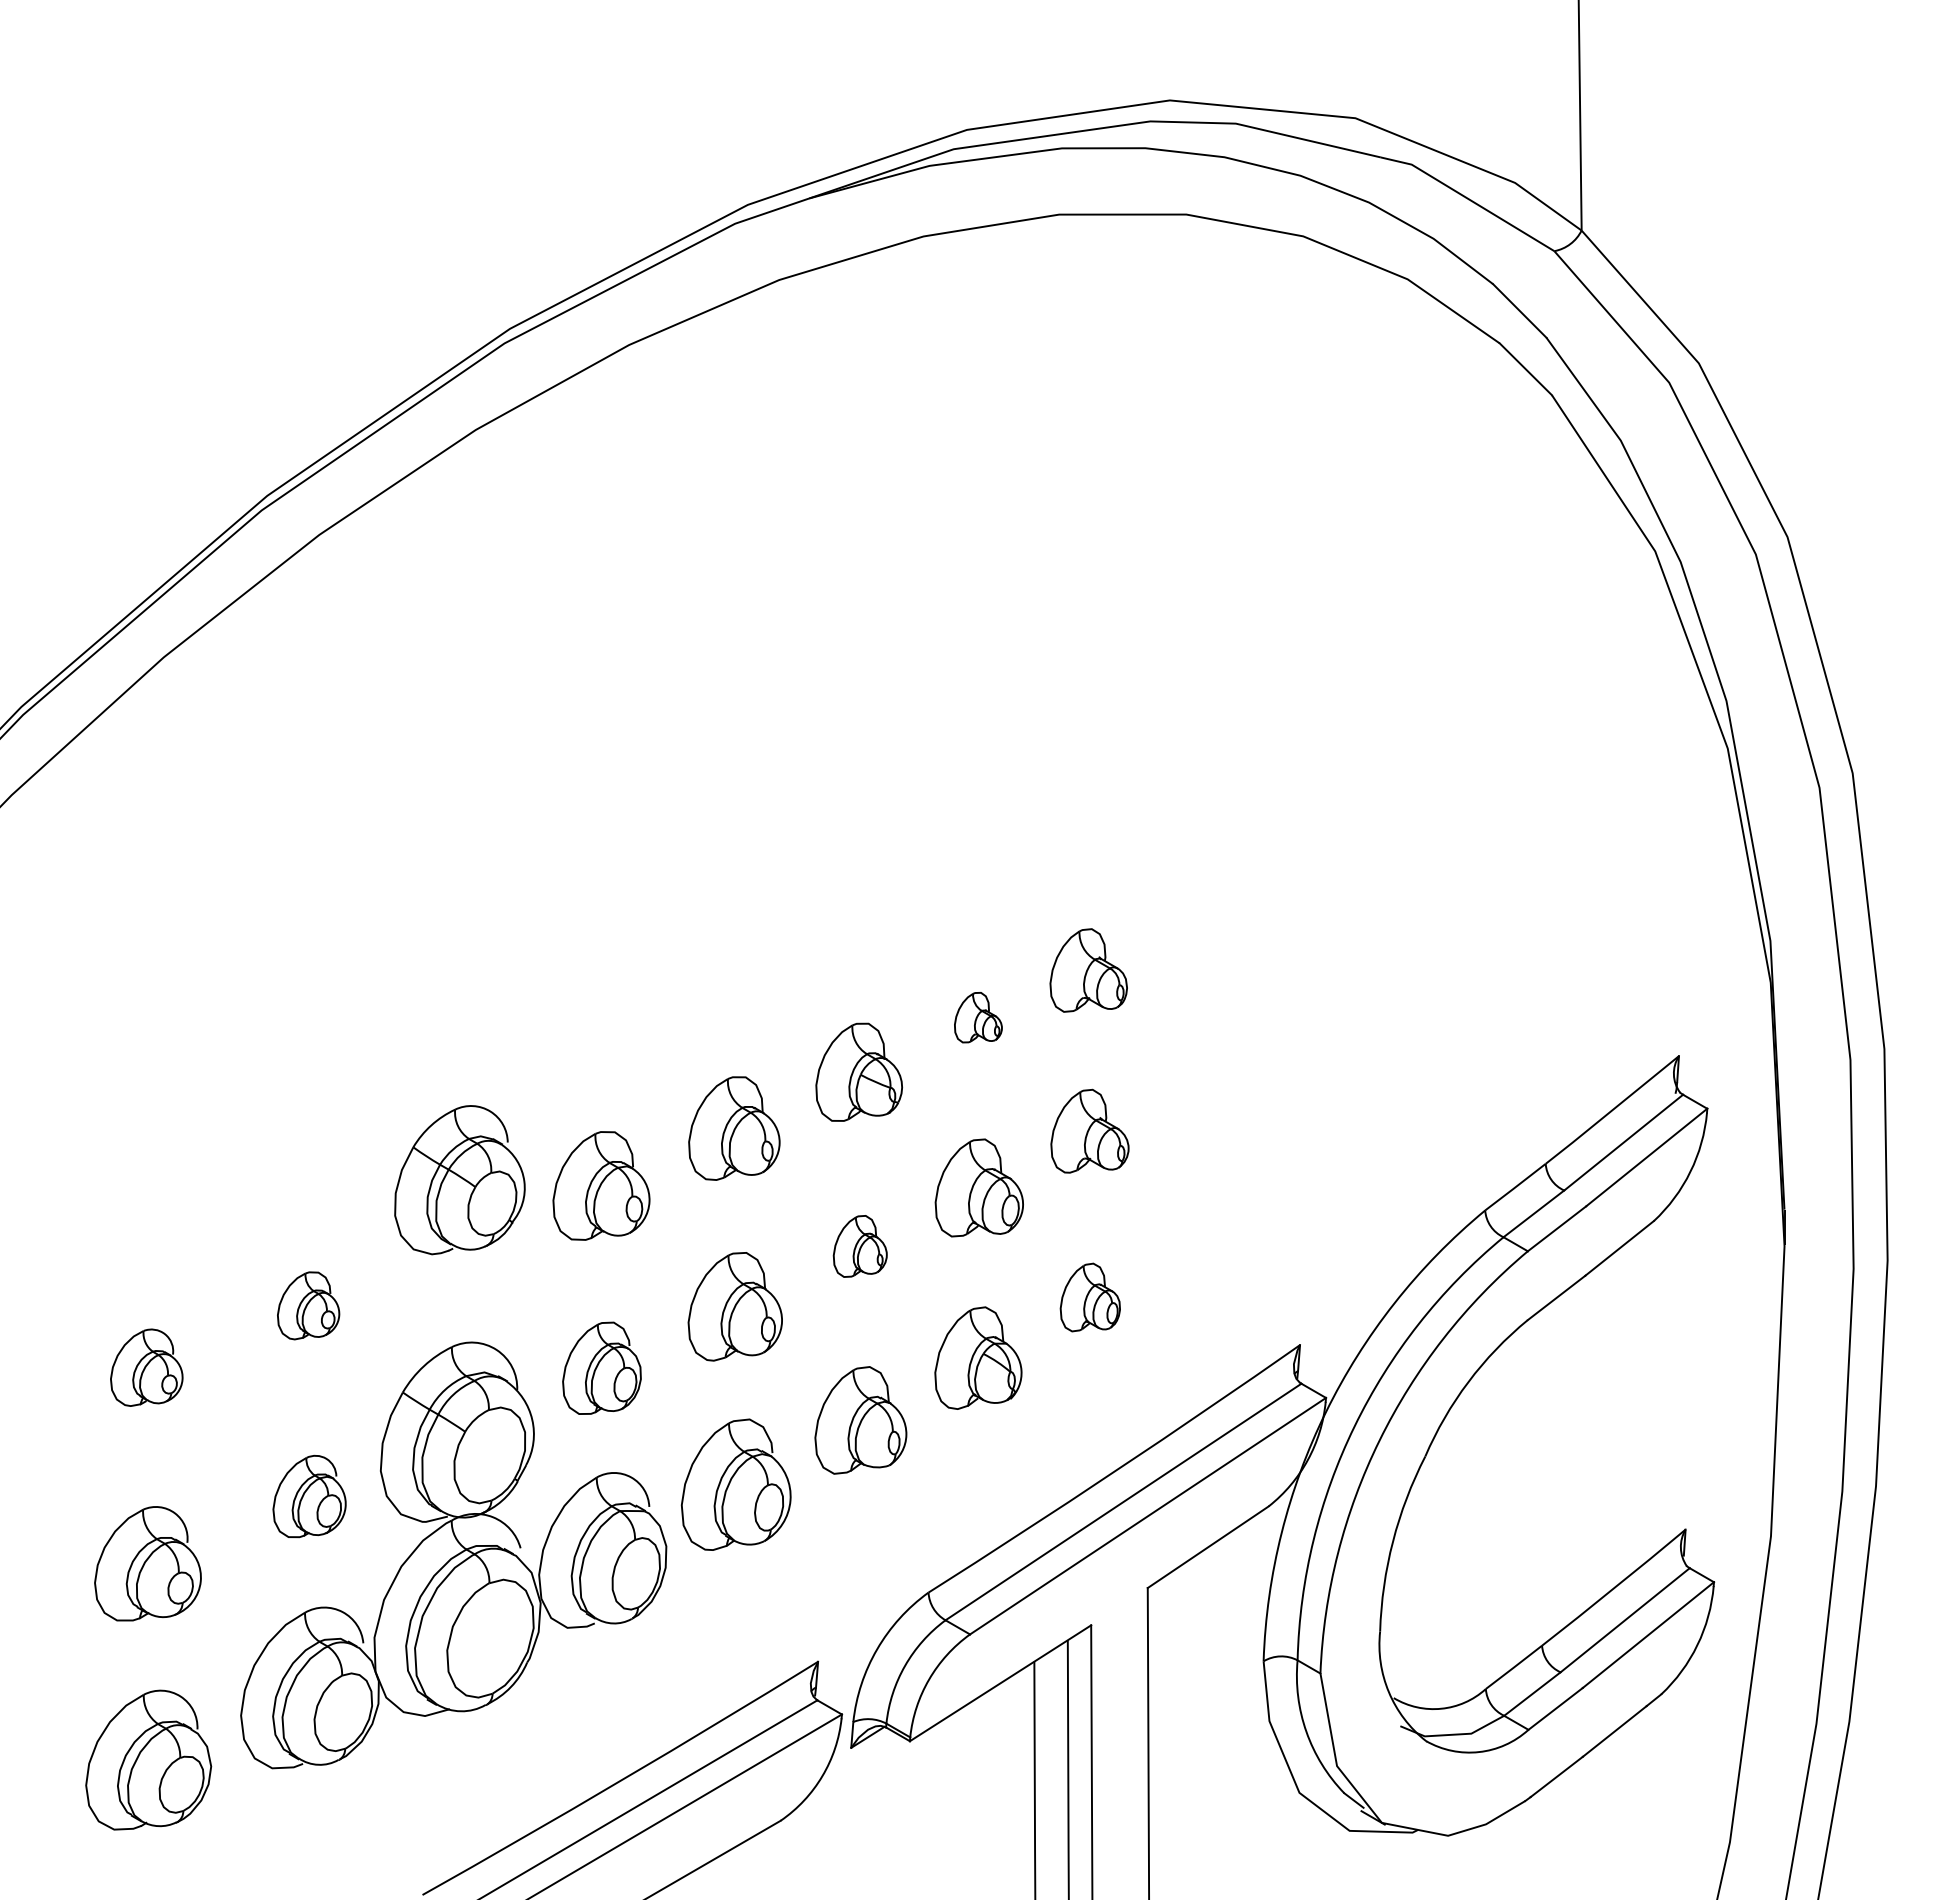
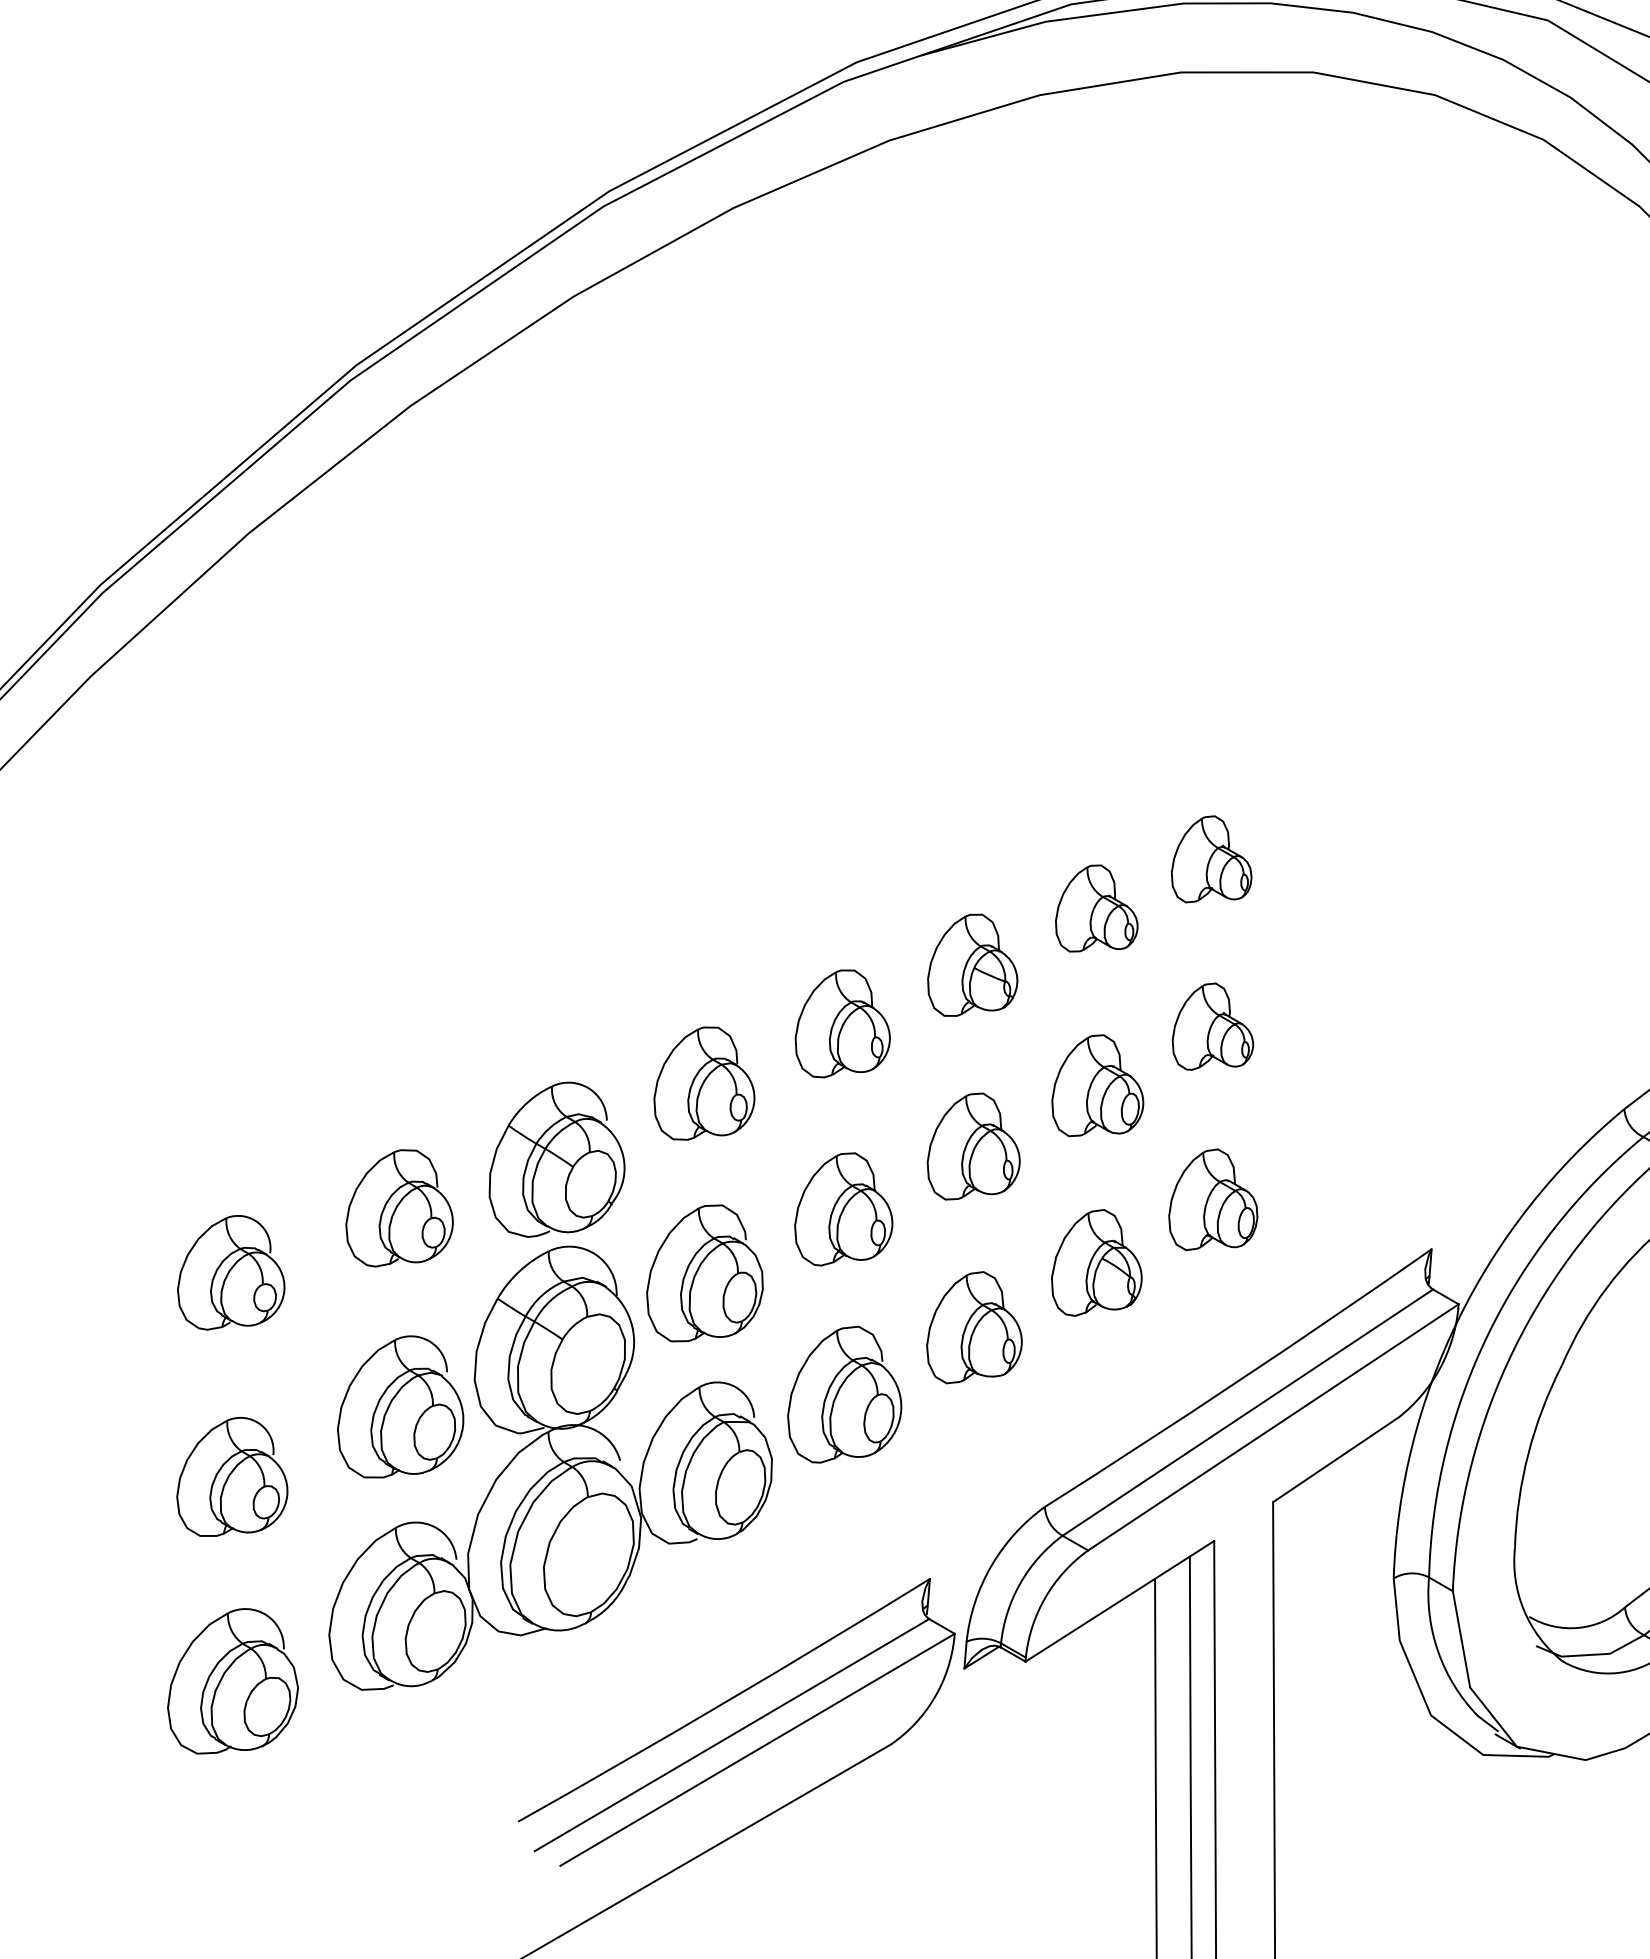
part: (978, 1017) -> (1096, 908), size x1.67
part: (459, 1180) -> (556, 1160), moved
part: (860, 1246) -> (974, 1146), size x1.67
part: (1090, 1297) -> (1213, 1199), size x1.43
part: (308, 1305) -> (399, 1208), size x1.67
part: (146, 1367) -> (230, 1272), size x1.43
part: (601, 1368) -> (704, 1273), size x1.43
part: (309, 1496) -> (400, 1406), size x1.67

